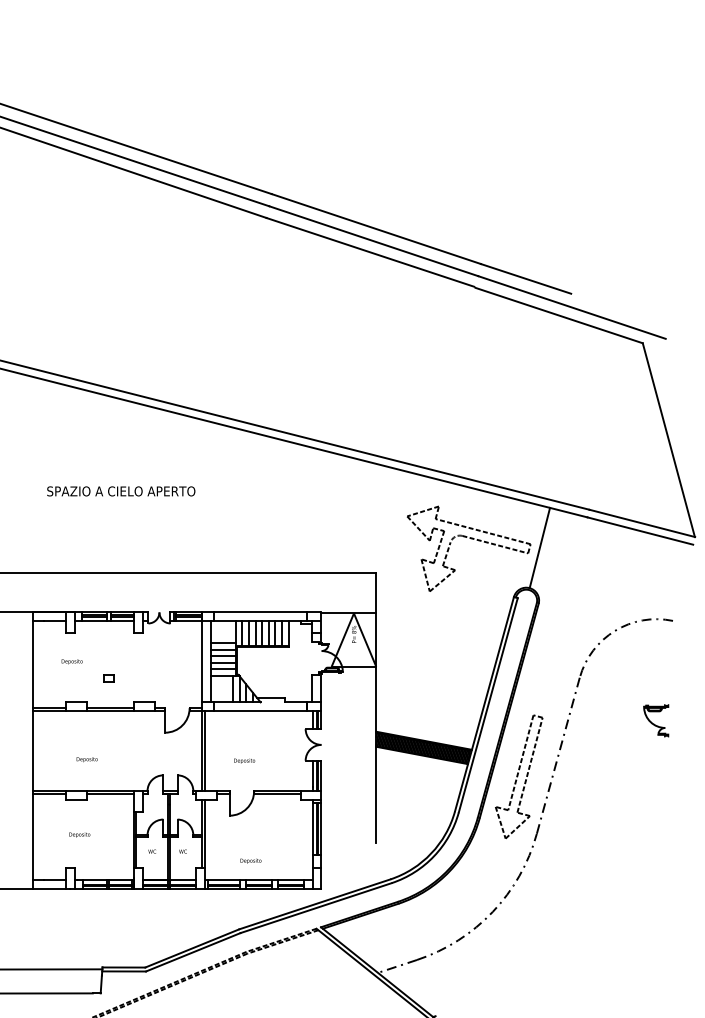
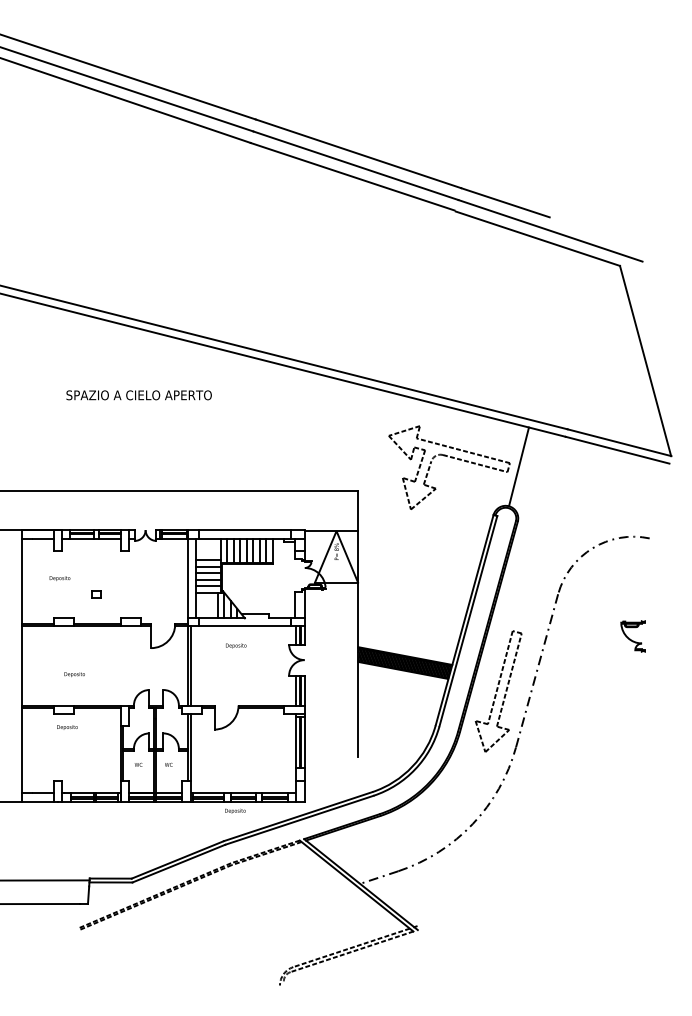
text: (120, 491) -> (138, 395), moved
text: (244, 760) -> (236, 645), moved
text: (79, 834) -> (67, 727), moved
text: (251, 860) -> (235, 810), moved

